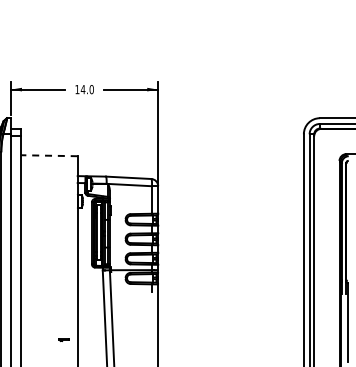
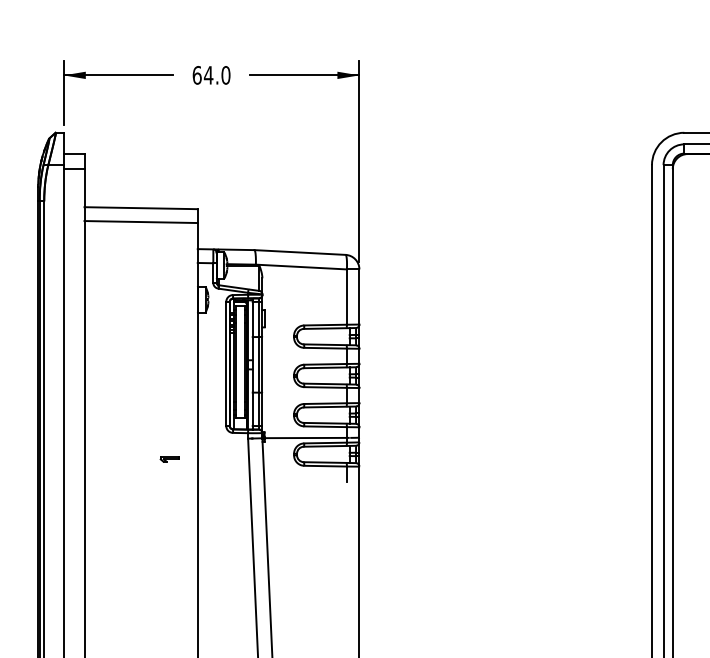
text: (77, 89) -> (197, 75), 14.0 -> 64.0
line: (49, 155) -> (141, 207), dashed -> solid
line: (49, 162) -> (141, 221), added
part: (63, 339) -> (169, 458), moved

